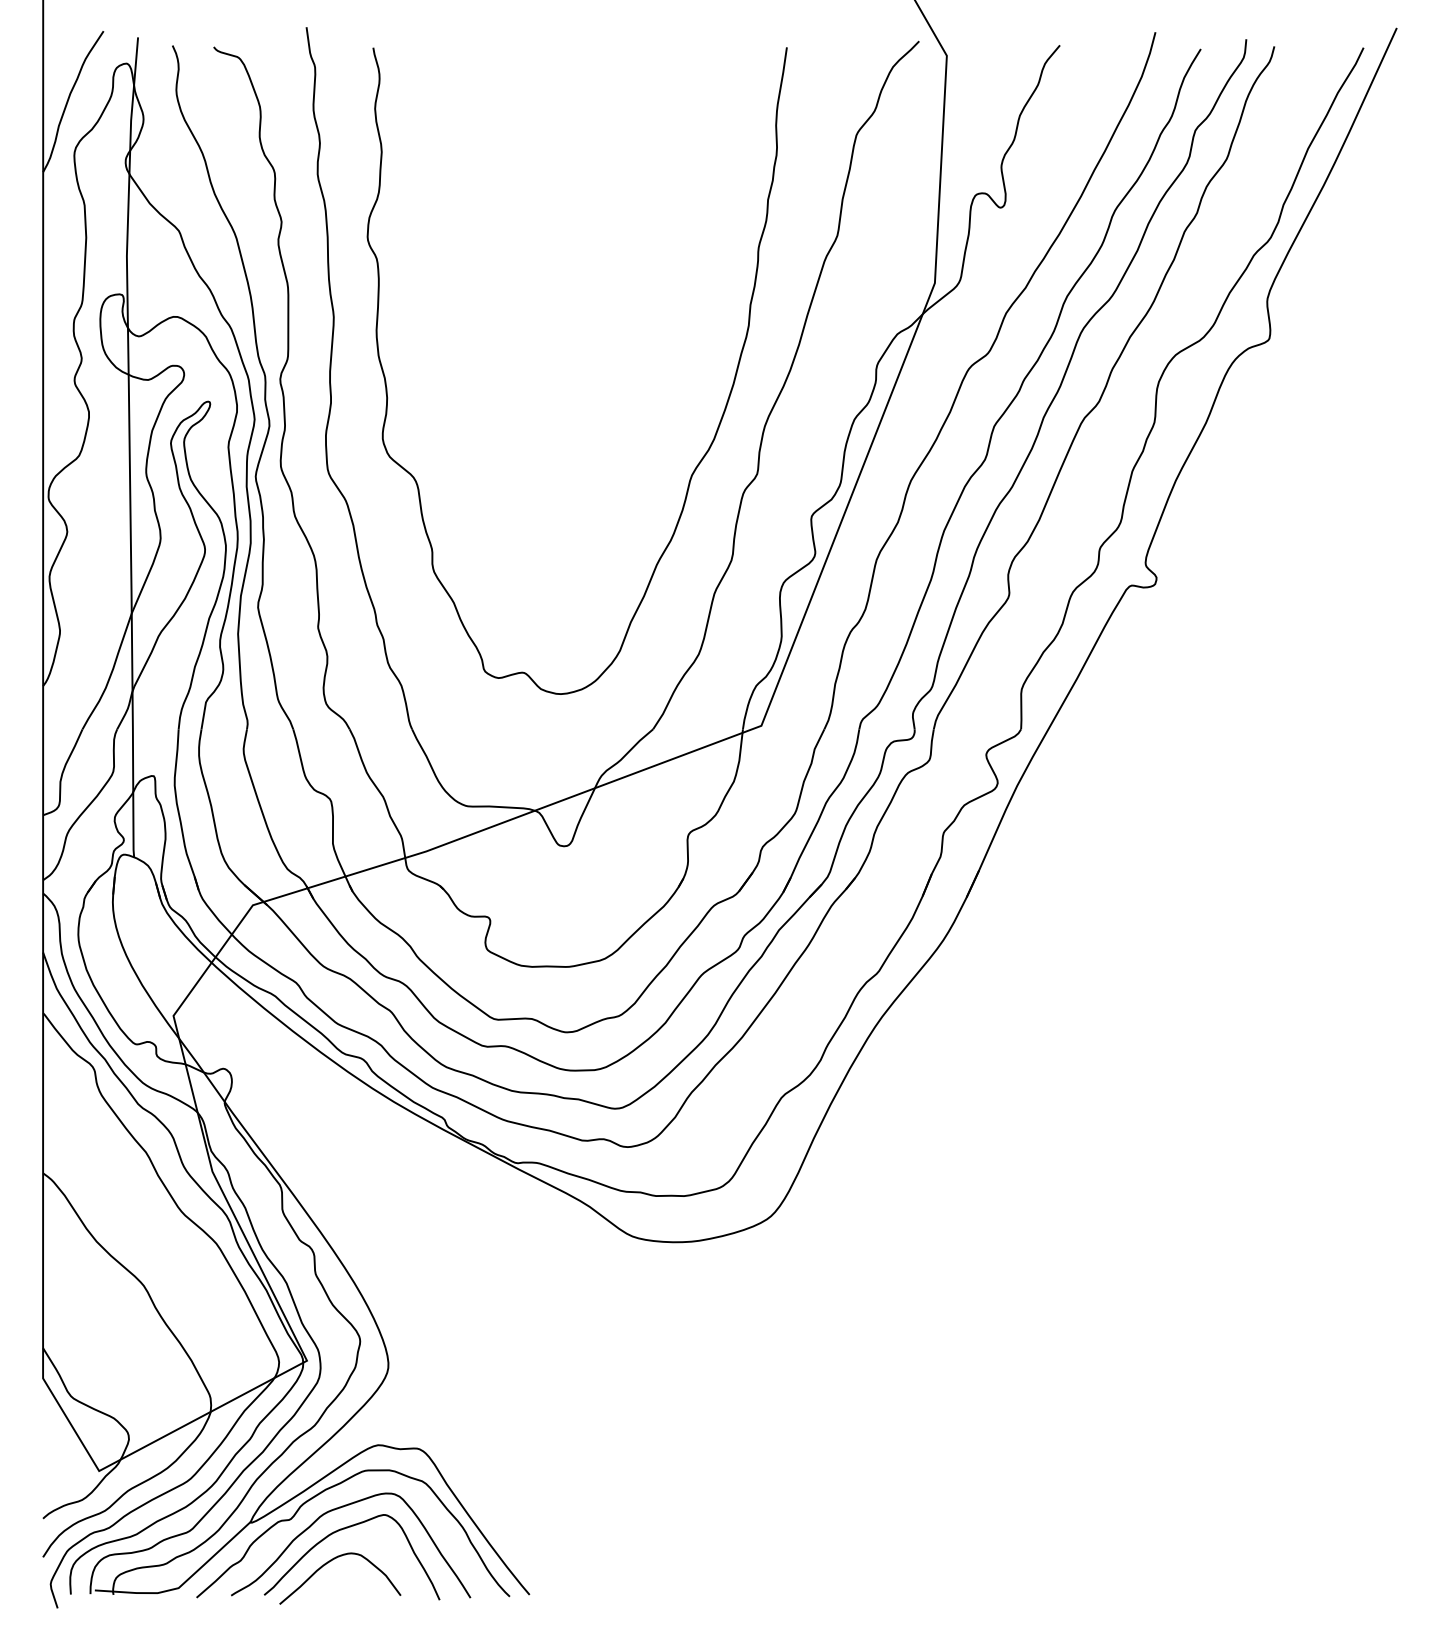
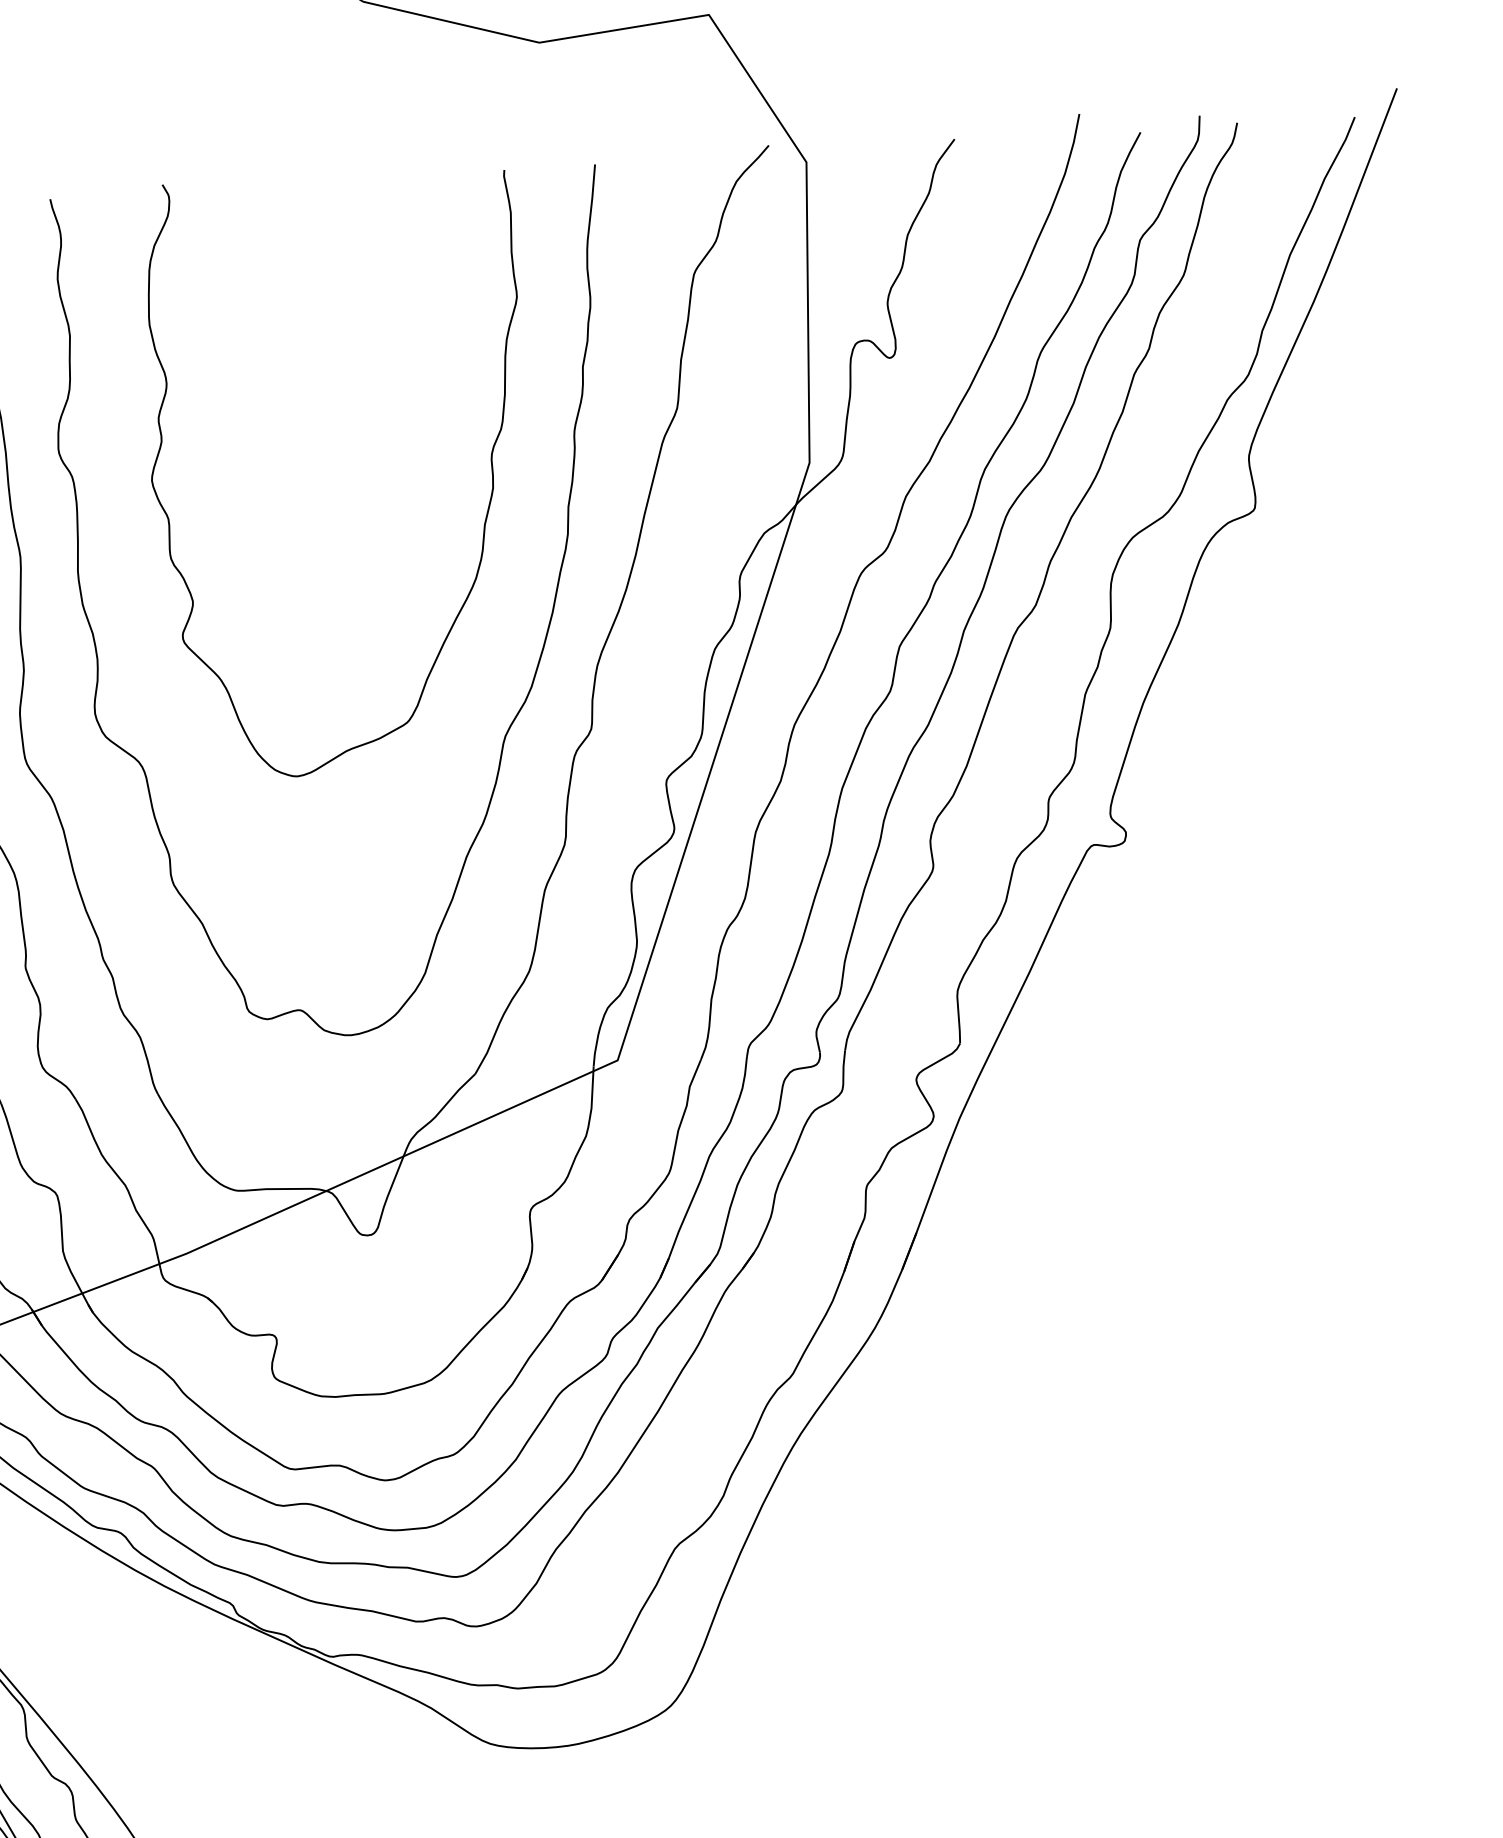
curve: (693, 268) -> (490, 463), added

